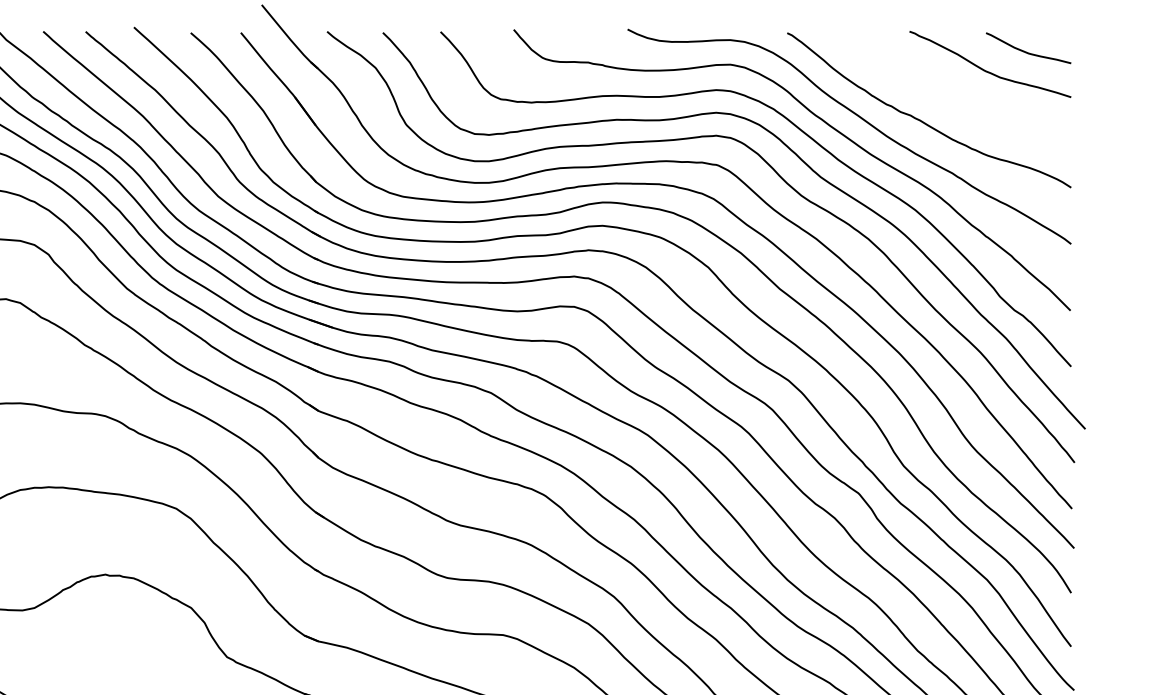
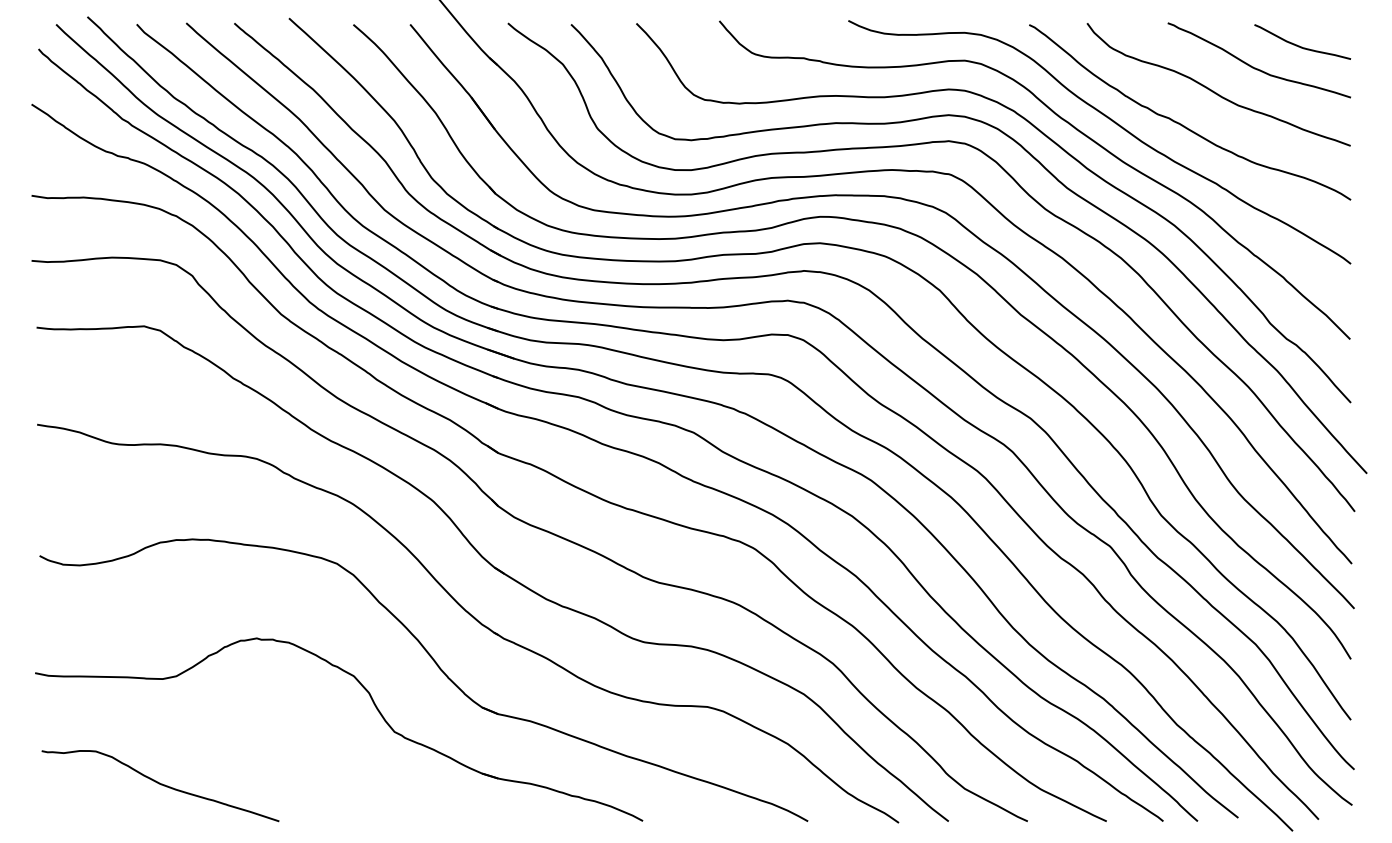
curve: (949, 91) -> (1213, 90), added

